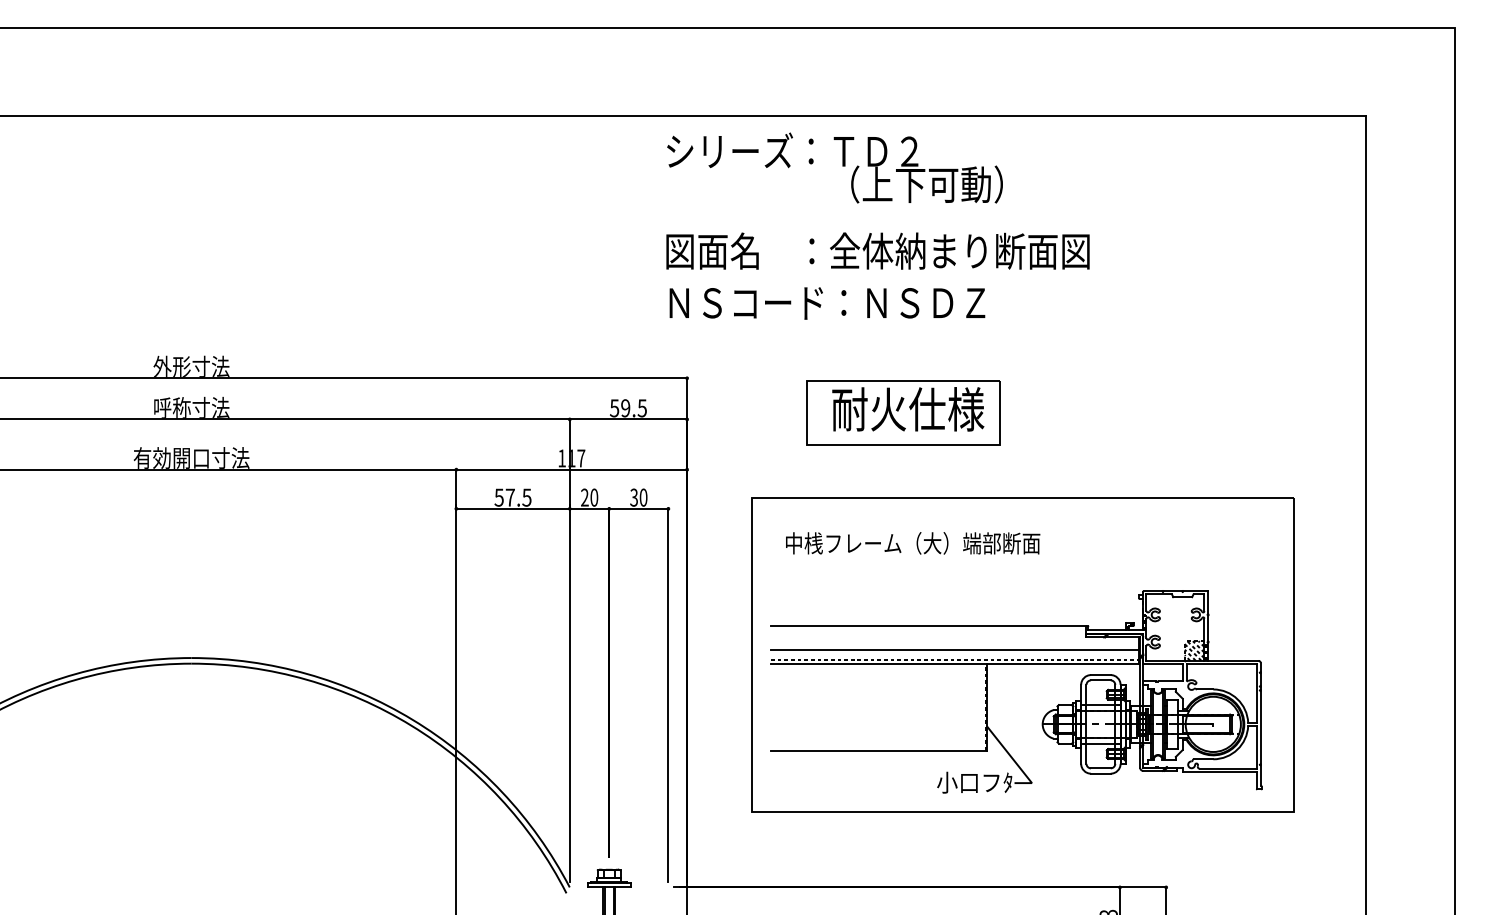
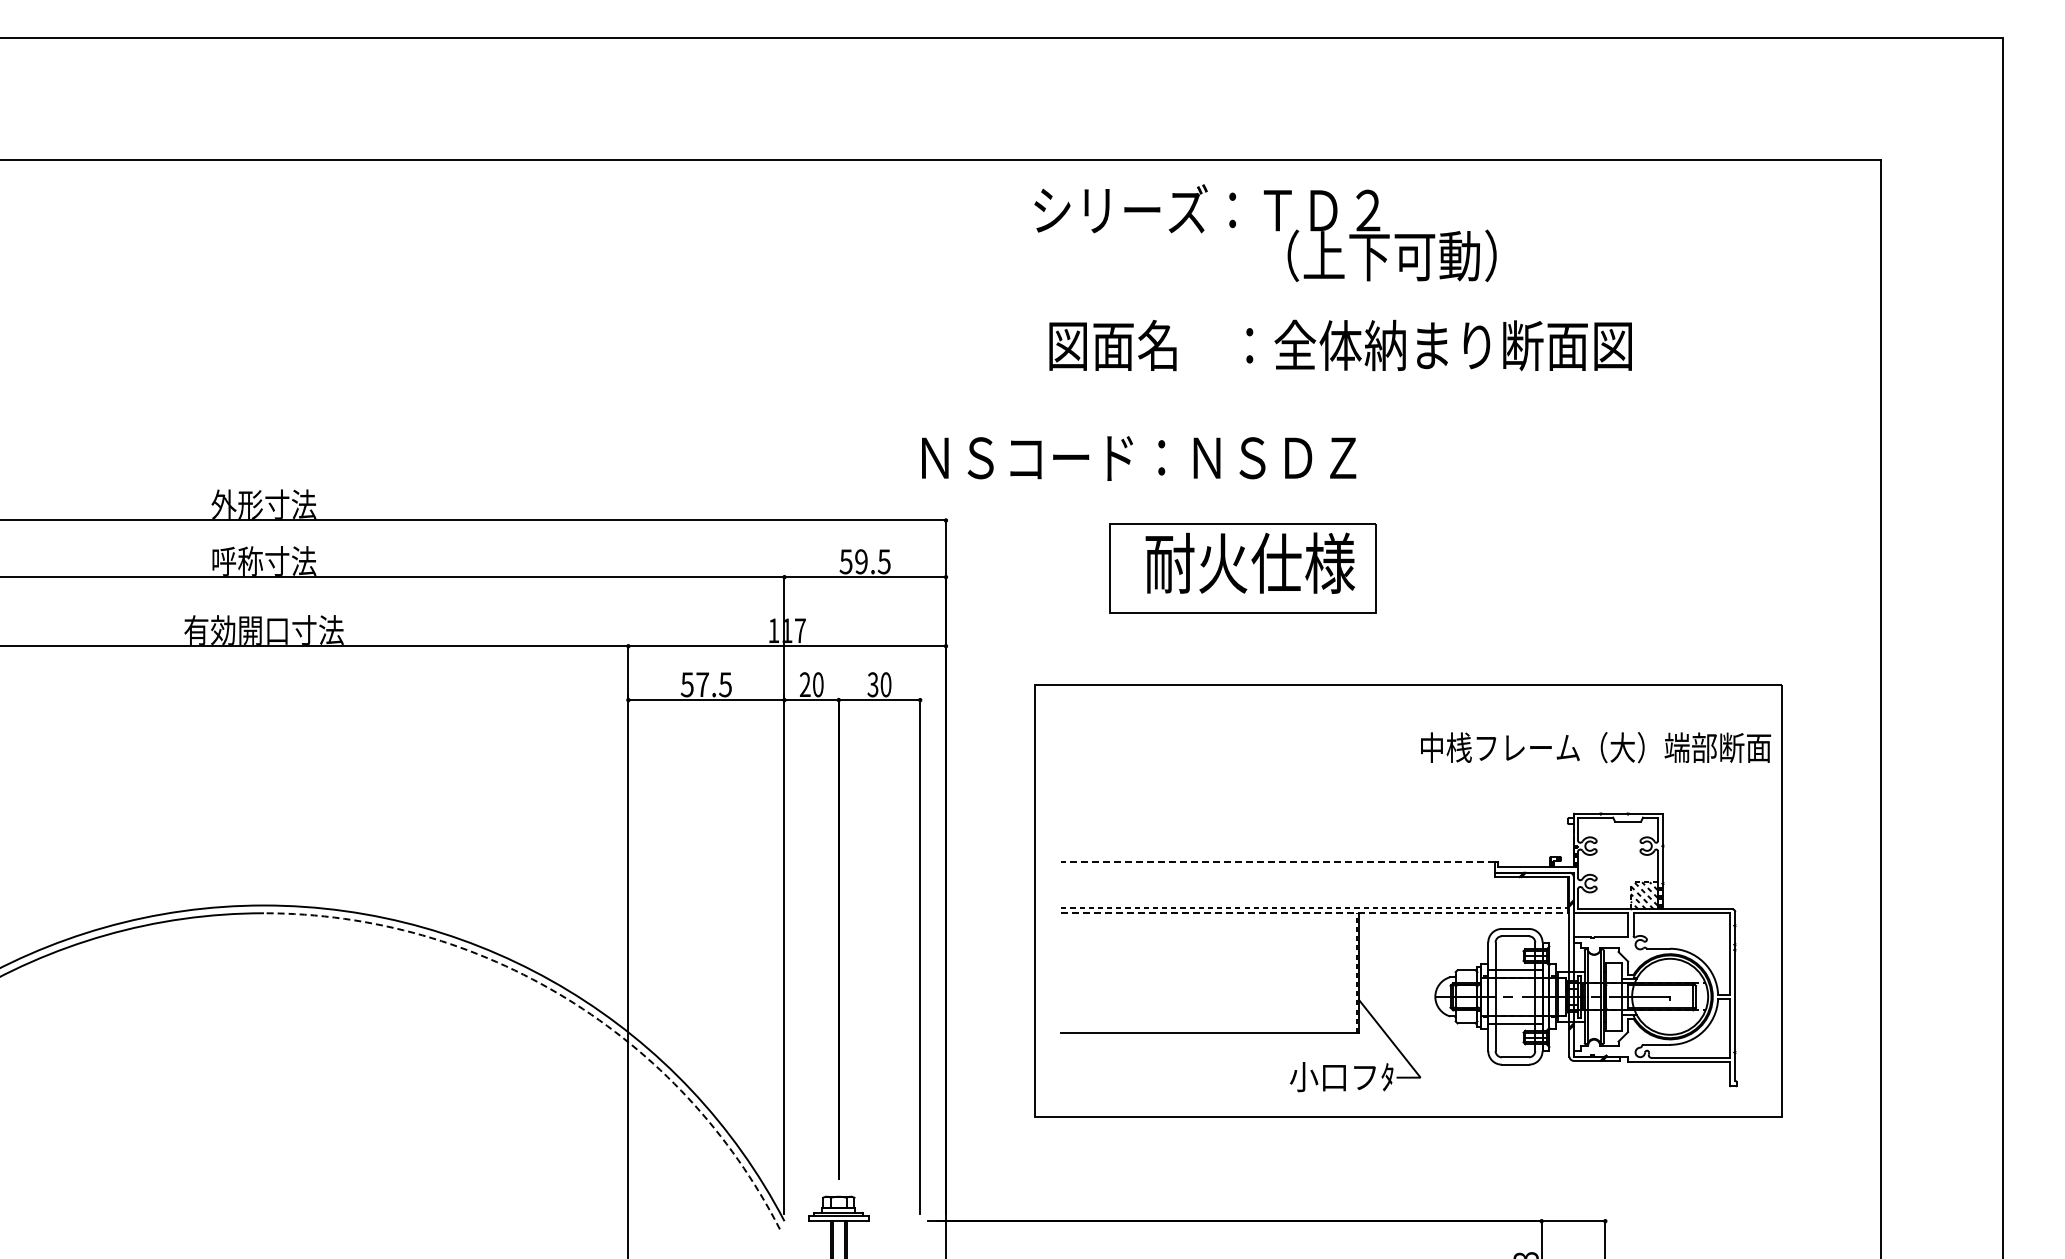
text: (835, 167) -> (1265, 232), moved
text: (877, 251) -> (1340, 345), moved
text: (827, 303) -> (1139, 458), moved
text: (912, 543) -> (1595, 747), moved
line: (928, 626) -> (1278, 861), solid -> dashed
line: (954, 650) -> (1314, 894), removed
line: (955, 663) -> (1315, 913), solid -> dashed
arc: (411, 725) -> (566, 998), solid -> dashed

